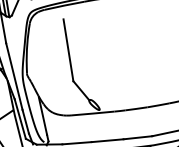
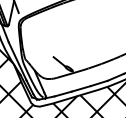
line: (67, 50) -> (46, 39), removed

